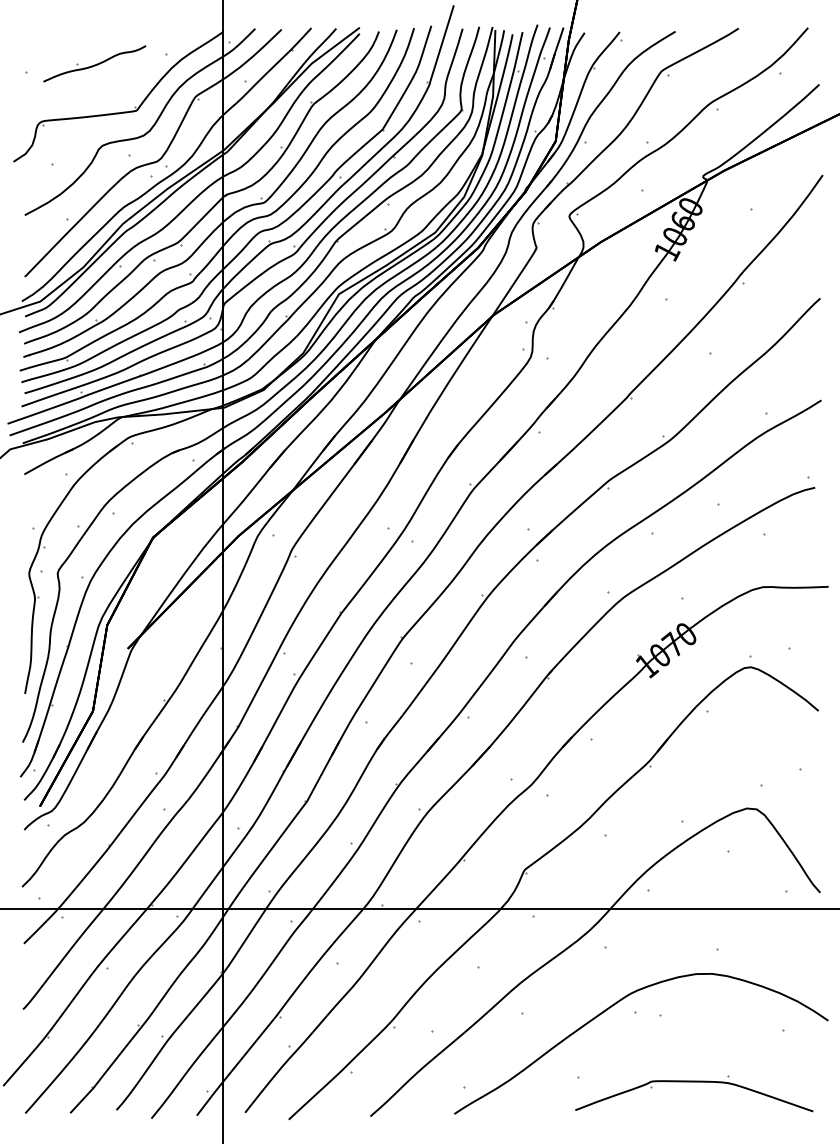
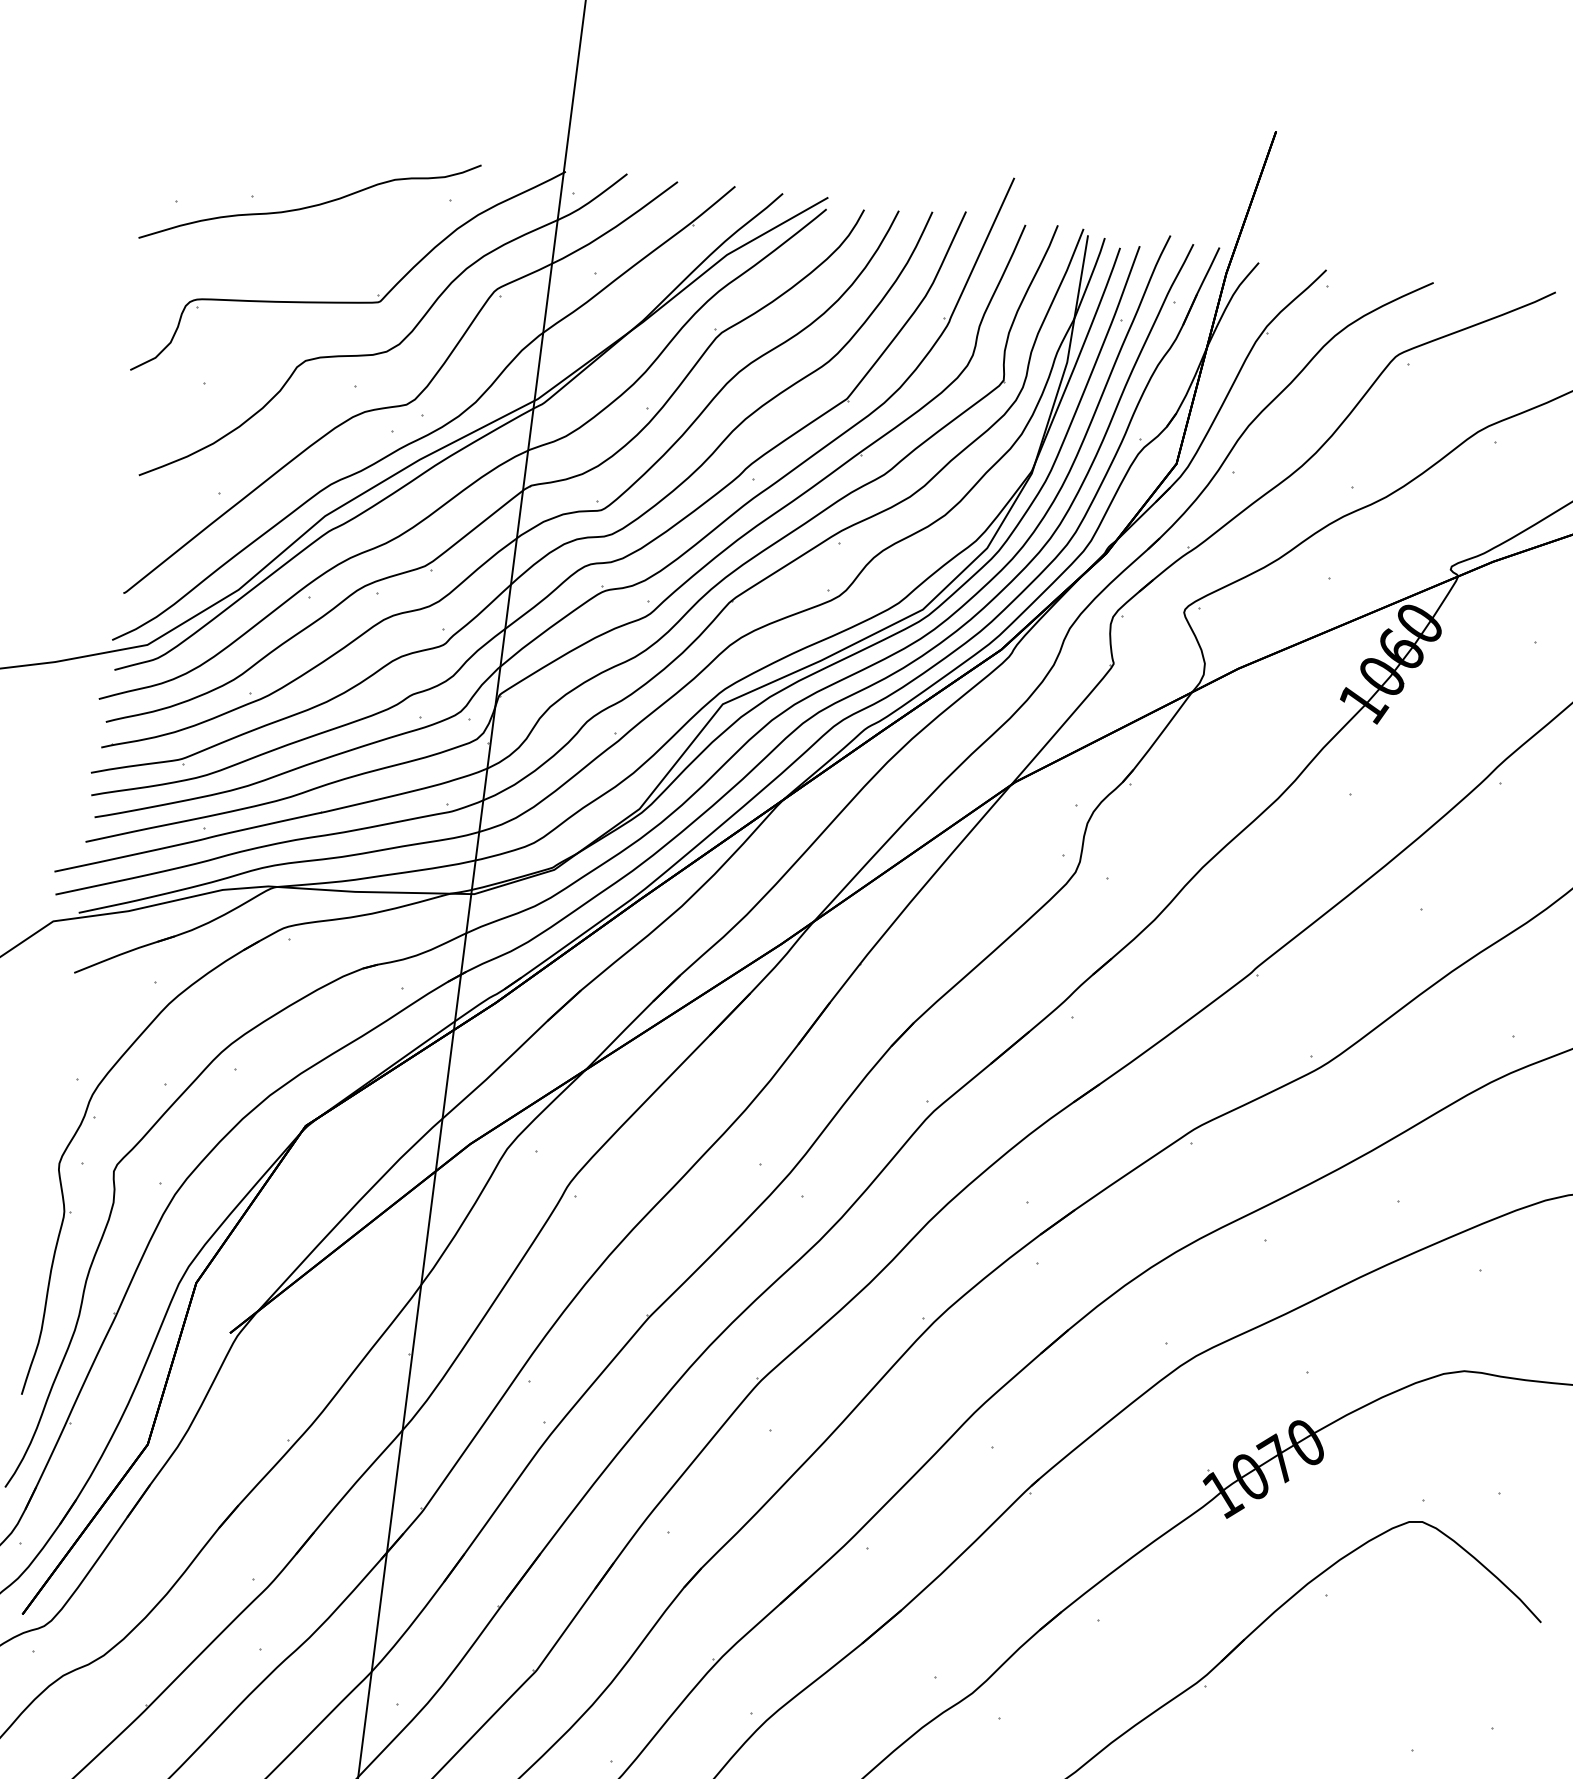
part: (94, 63) -> (310, 201), size x1.67

